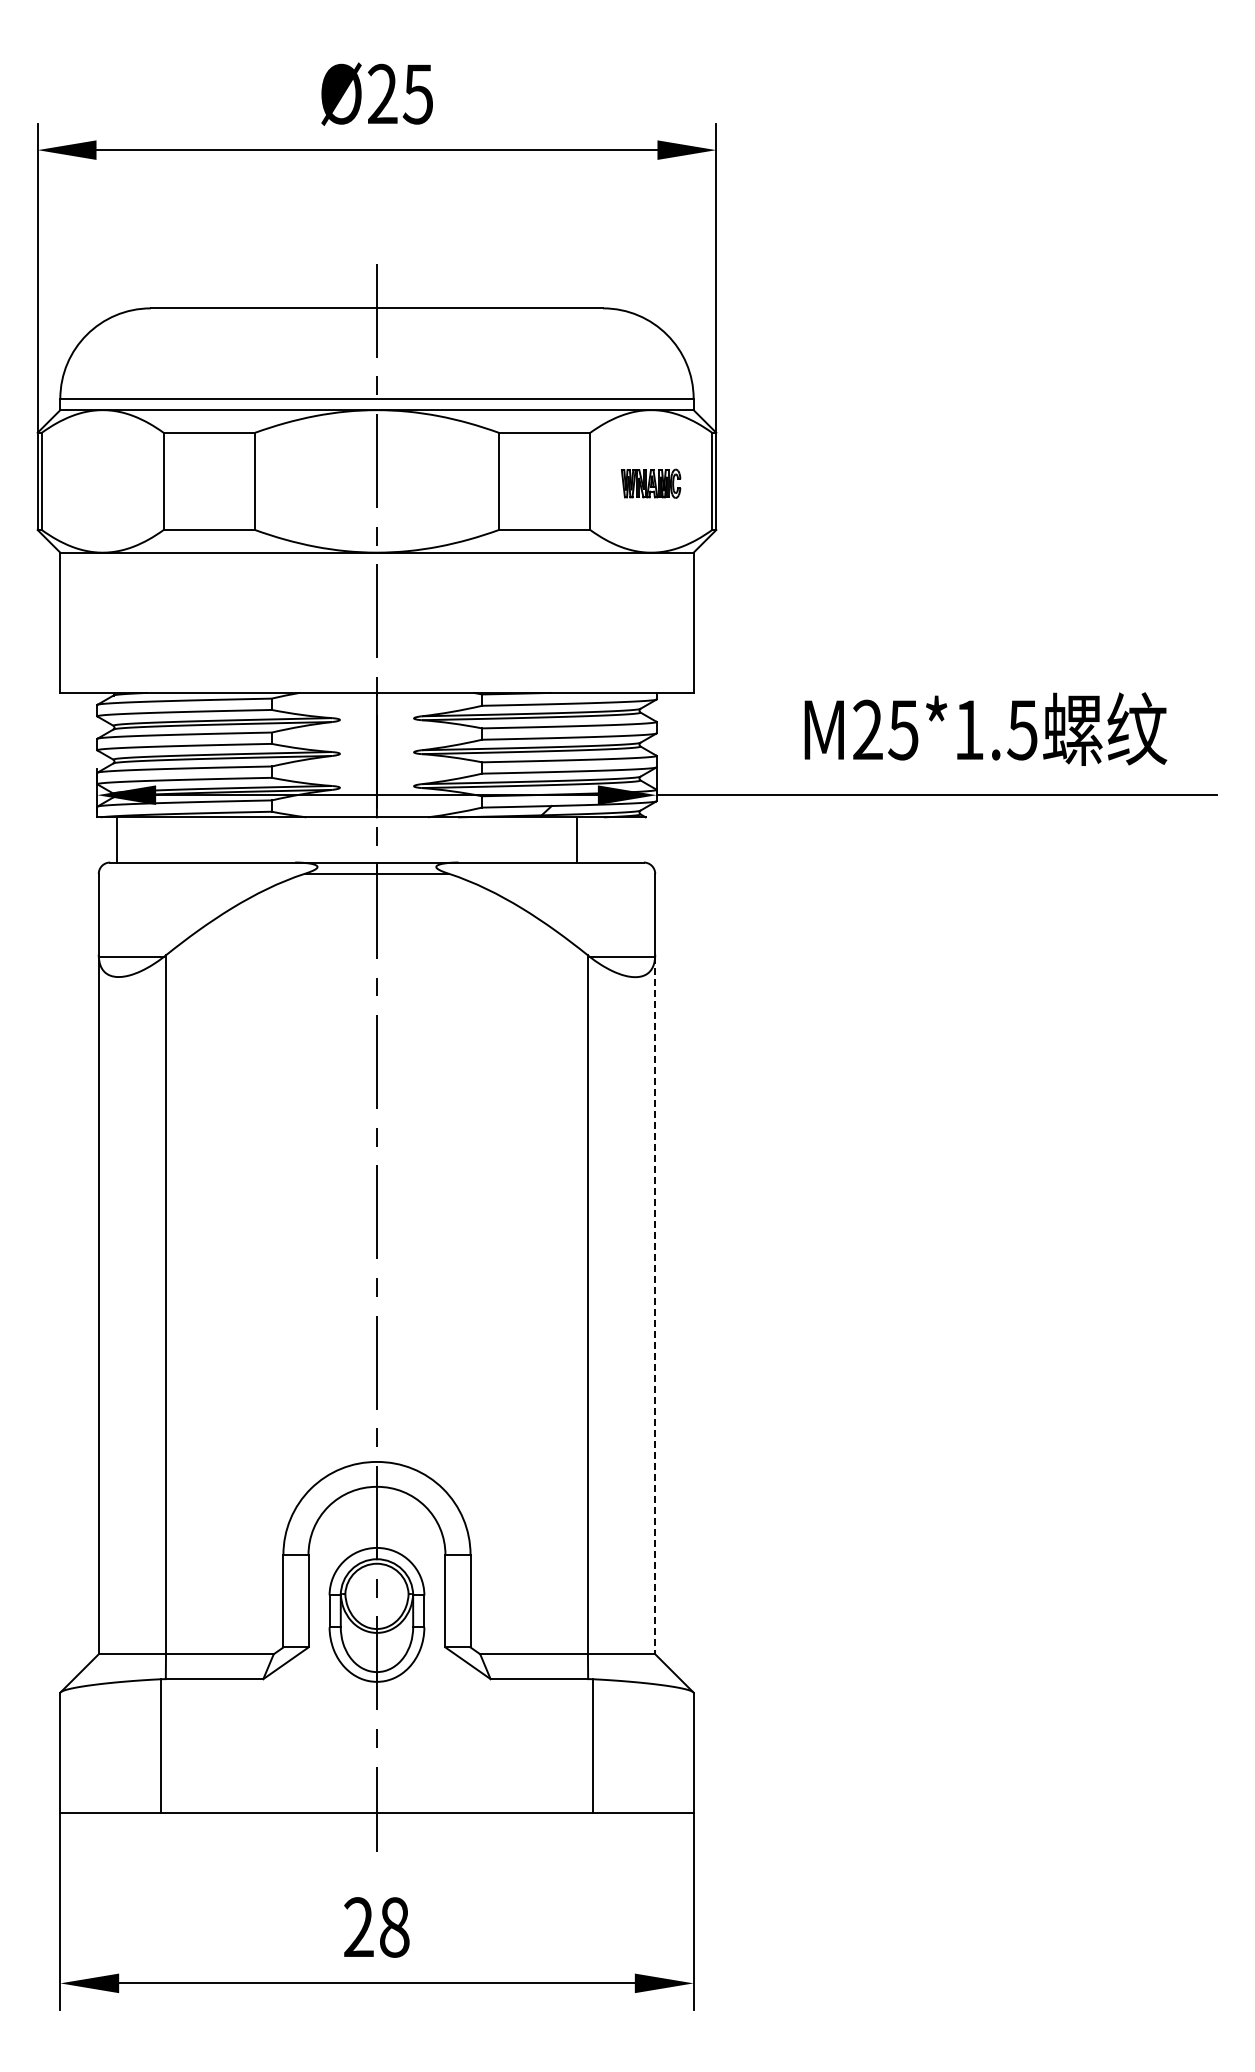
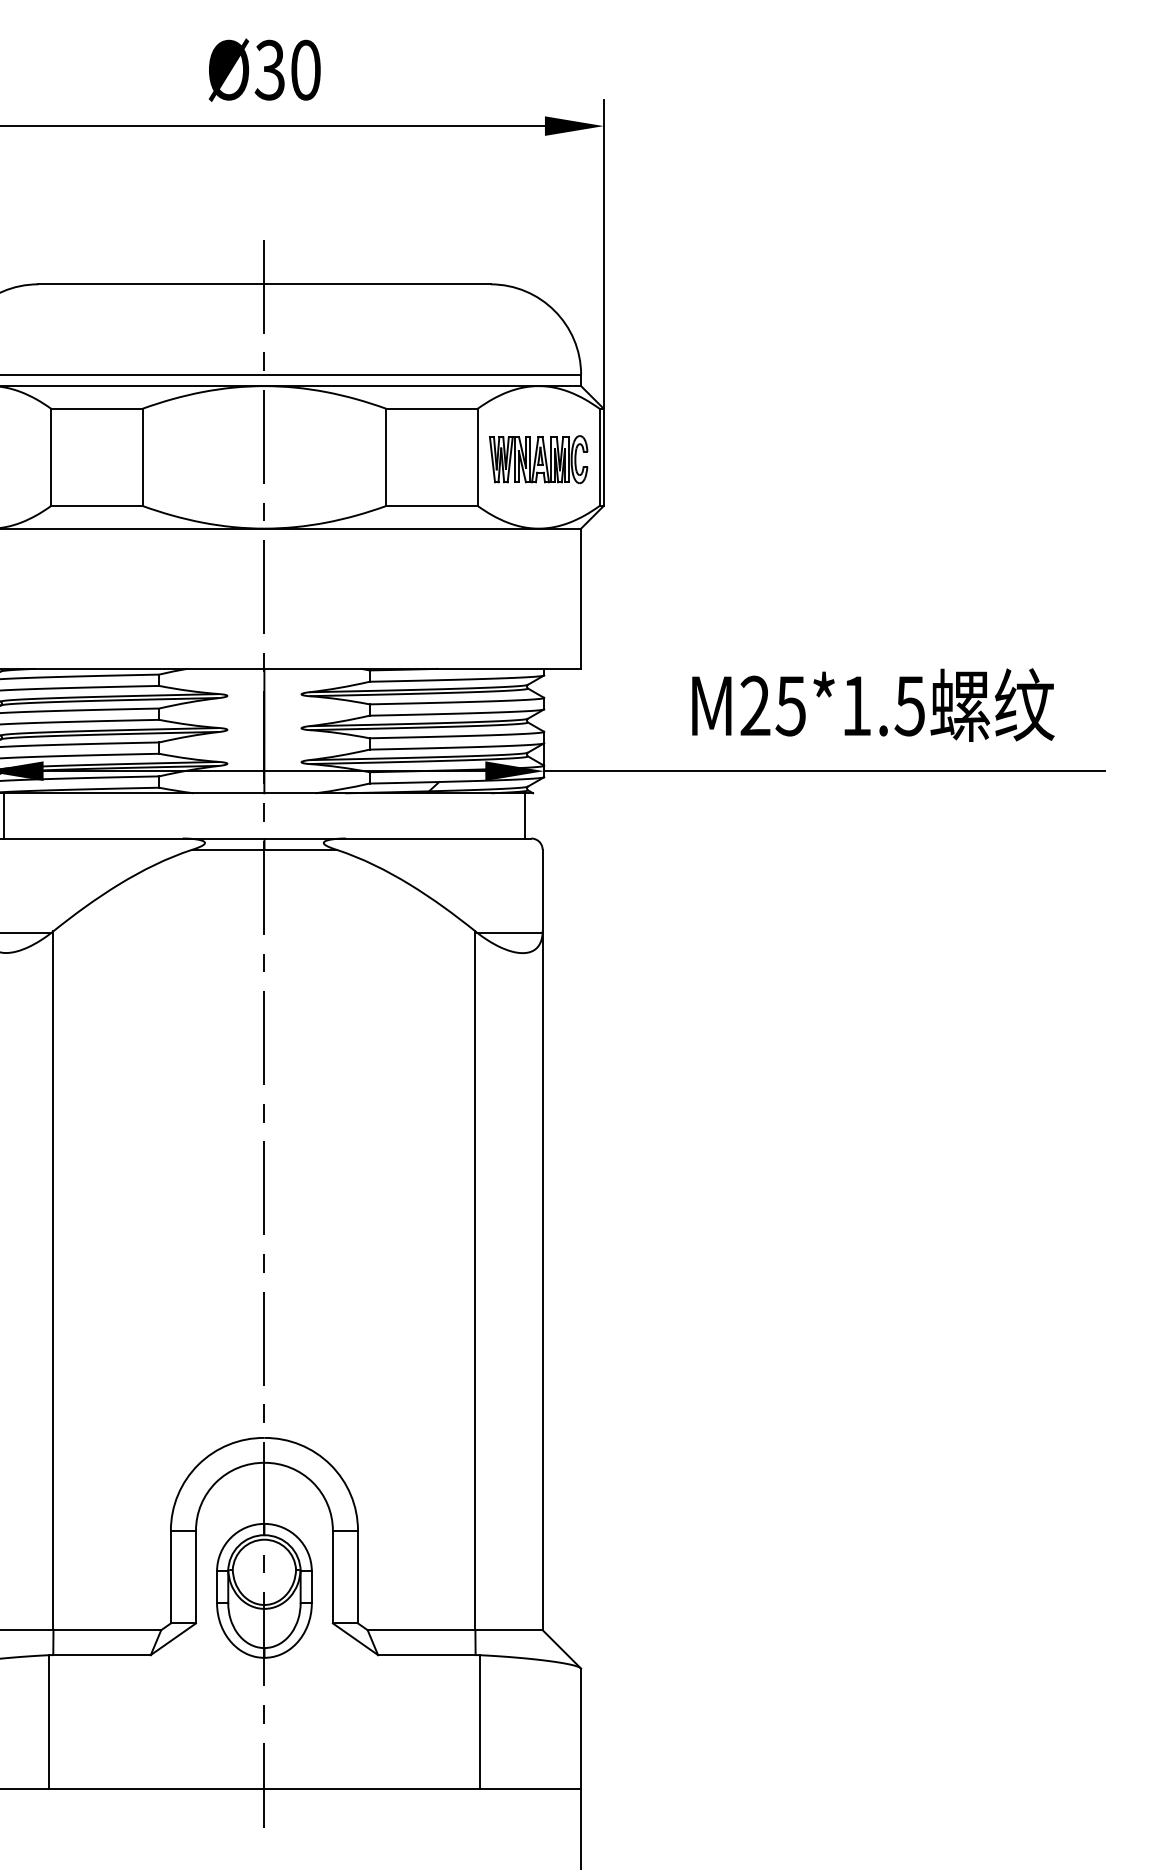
text: (400, 93) -> (287, 69), 25 -> 30
part: (650, 483) -> (537, 459), size x1.67
line: (577, 839) -> (524, 815), moved
line: (655, 1305) -> (542, 1281), dashed -> solid

